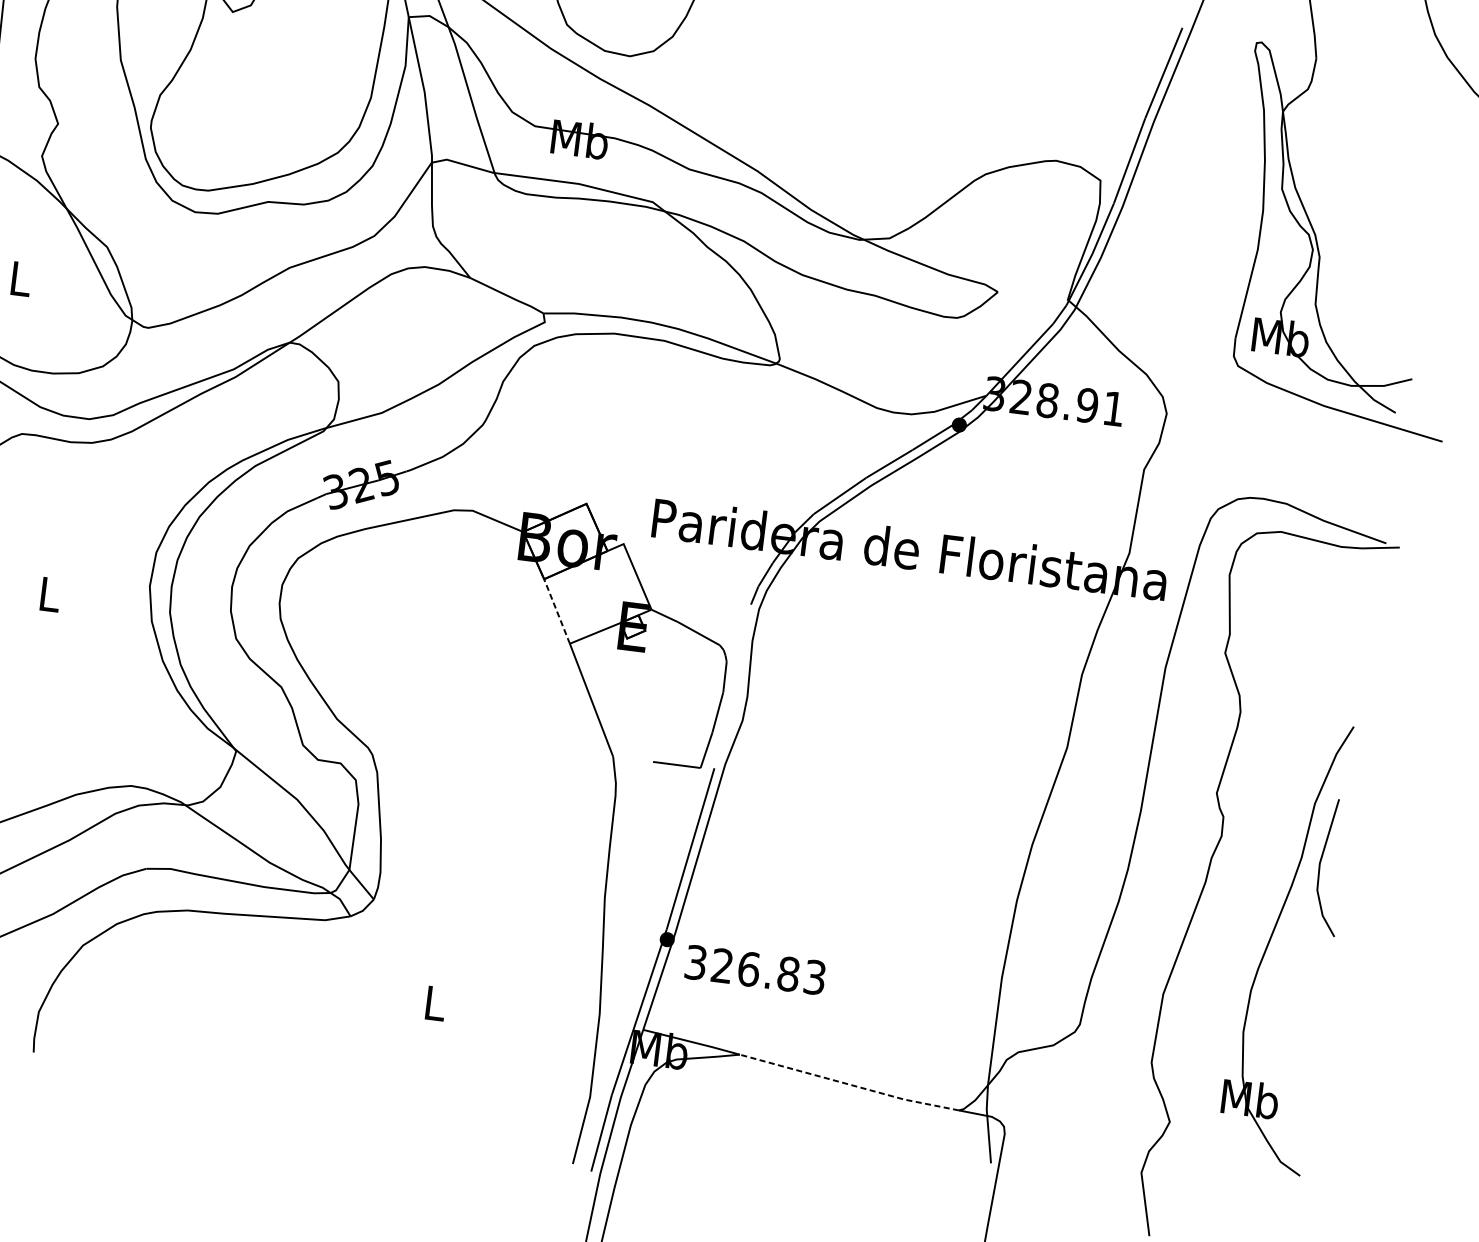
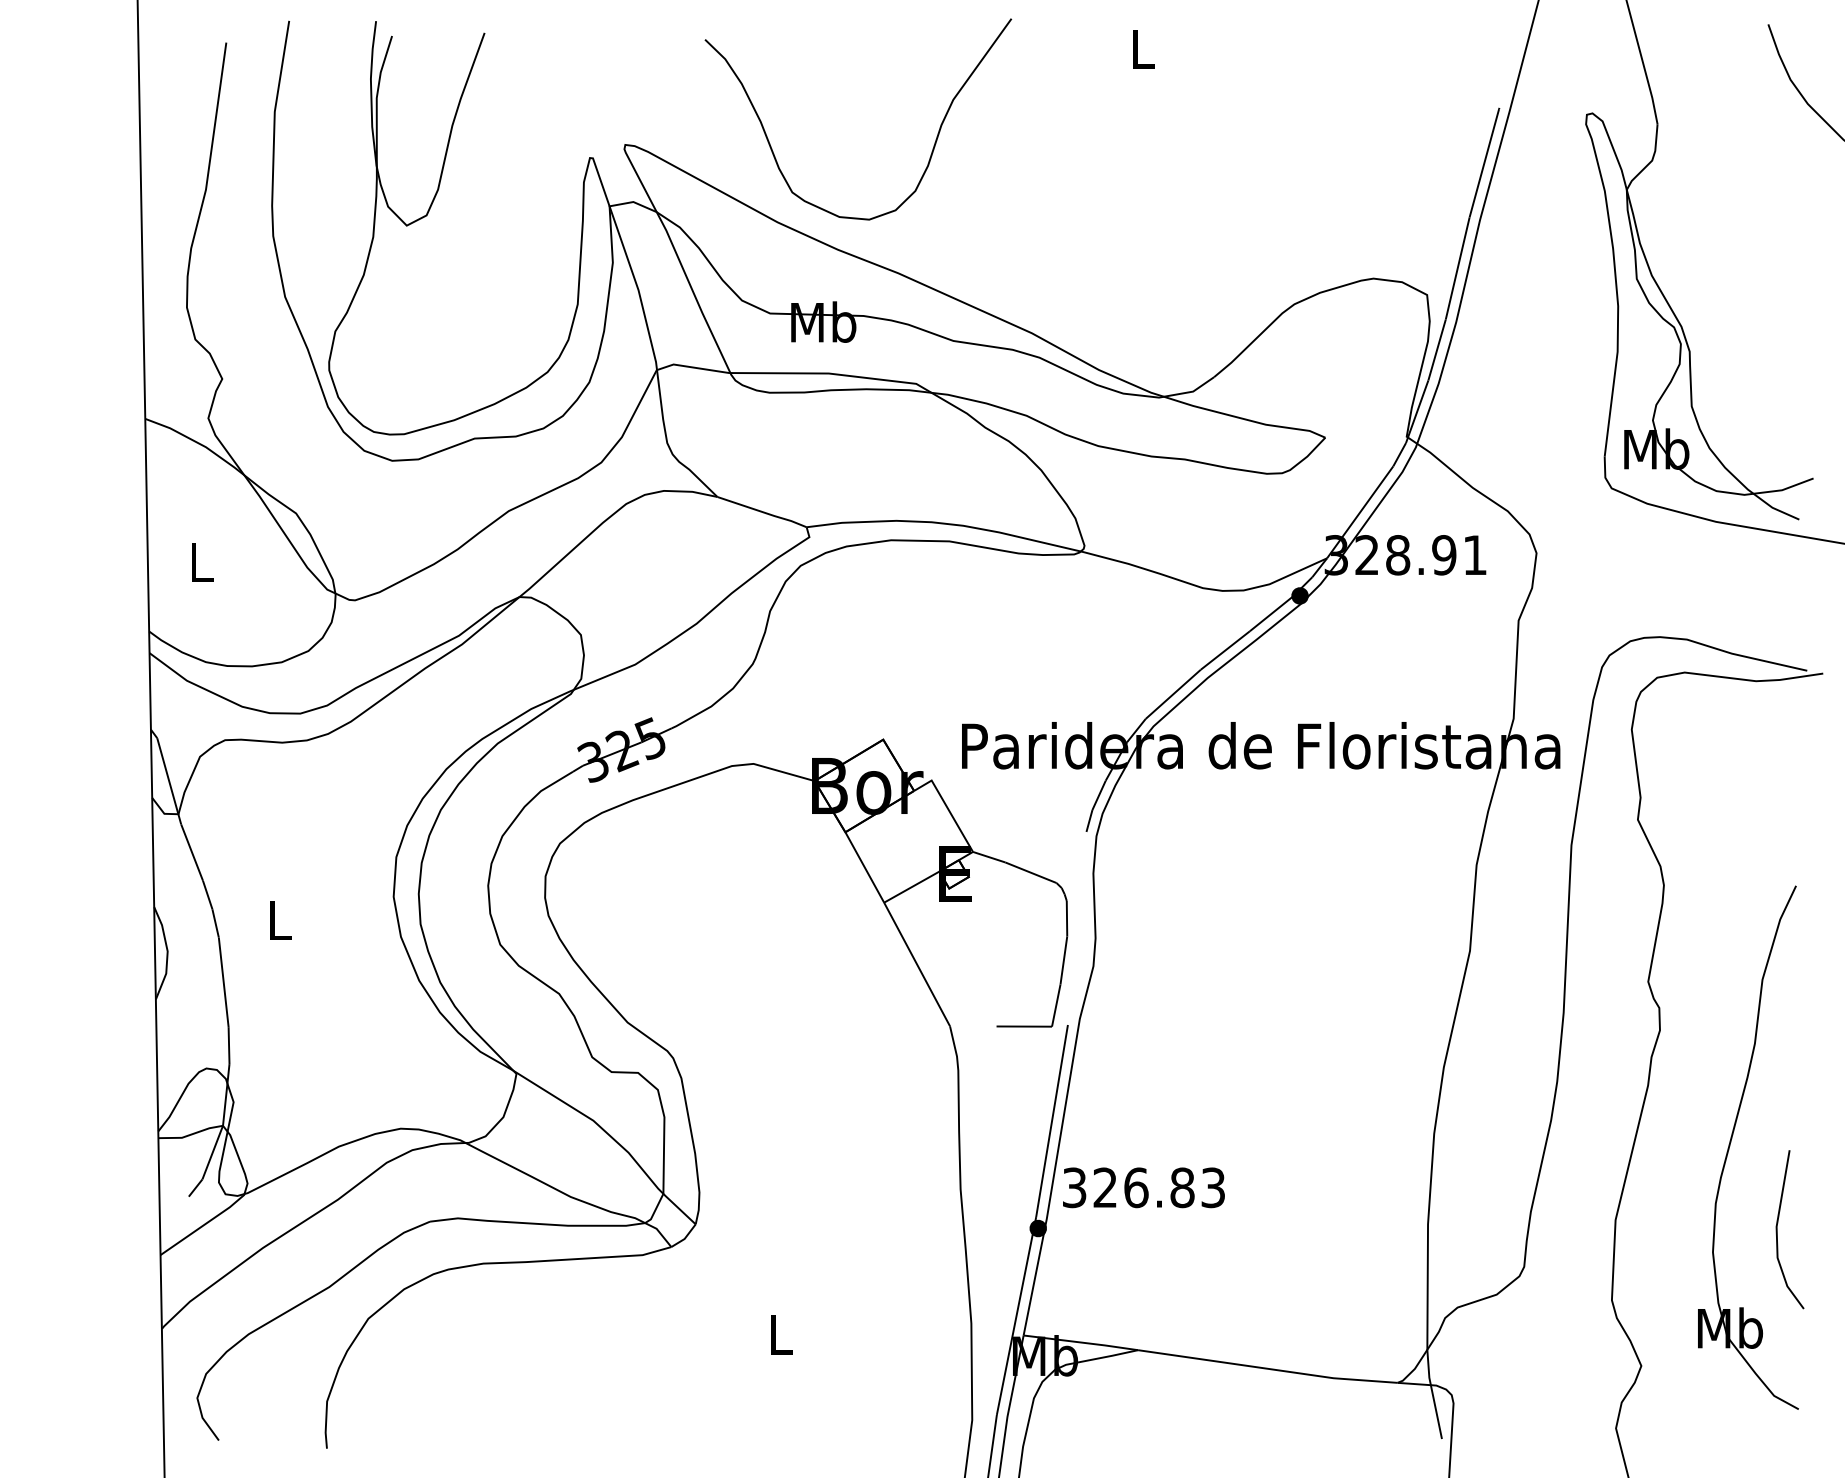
line: (556, 611) -> (864, 867), dashed -> solid
line: (1320, 865) -> (1777, 1229), moved
text: (755, 969) -> (1143, 1187), moved
line: (849, 1084) -> (1268, 1368), dashed -> solid

